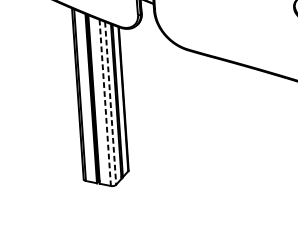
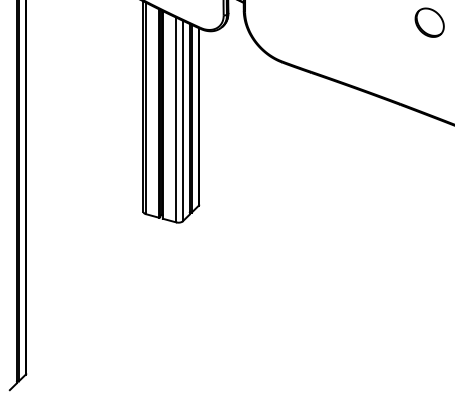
line: (105, 103) -> (176, 120), dashed -> solid
line: (110, 103) -> (182, 121), dashed -> solid

